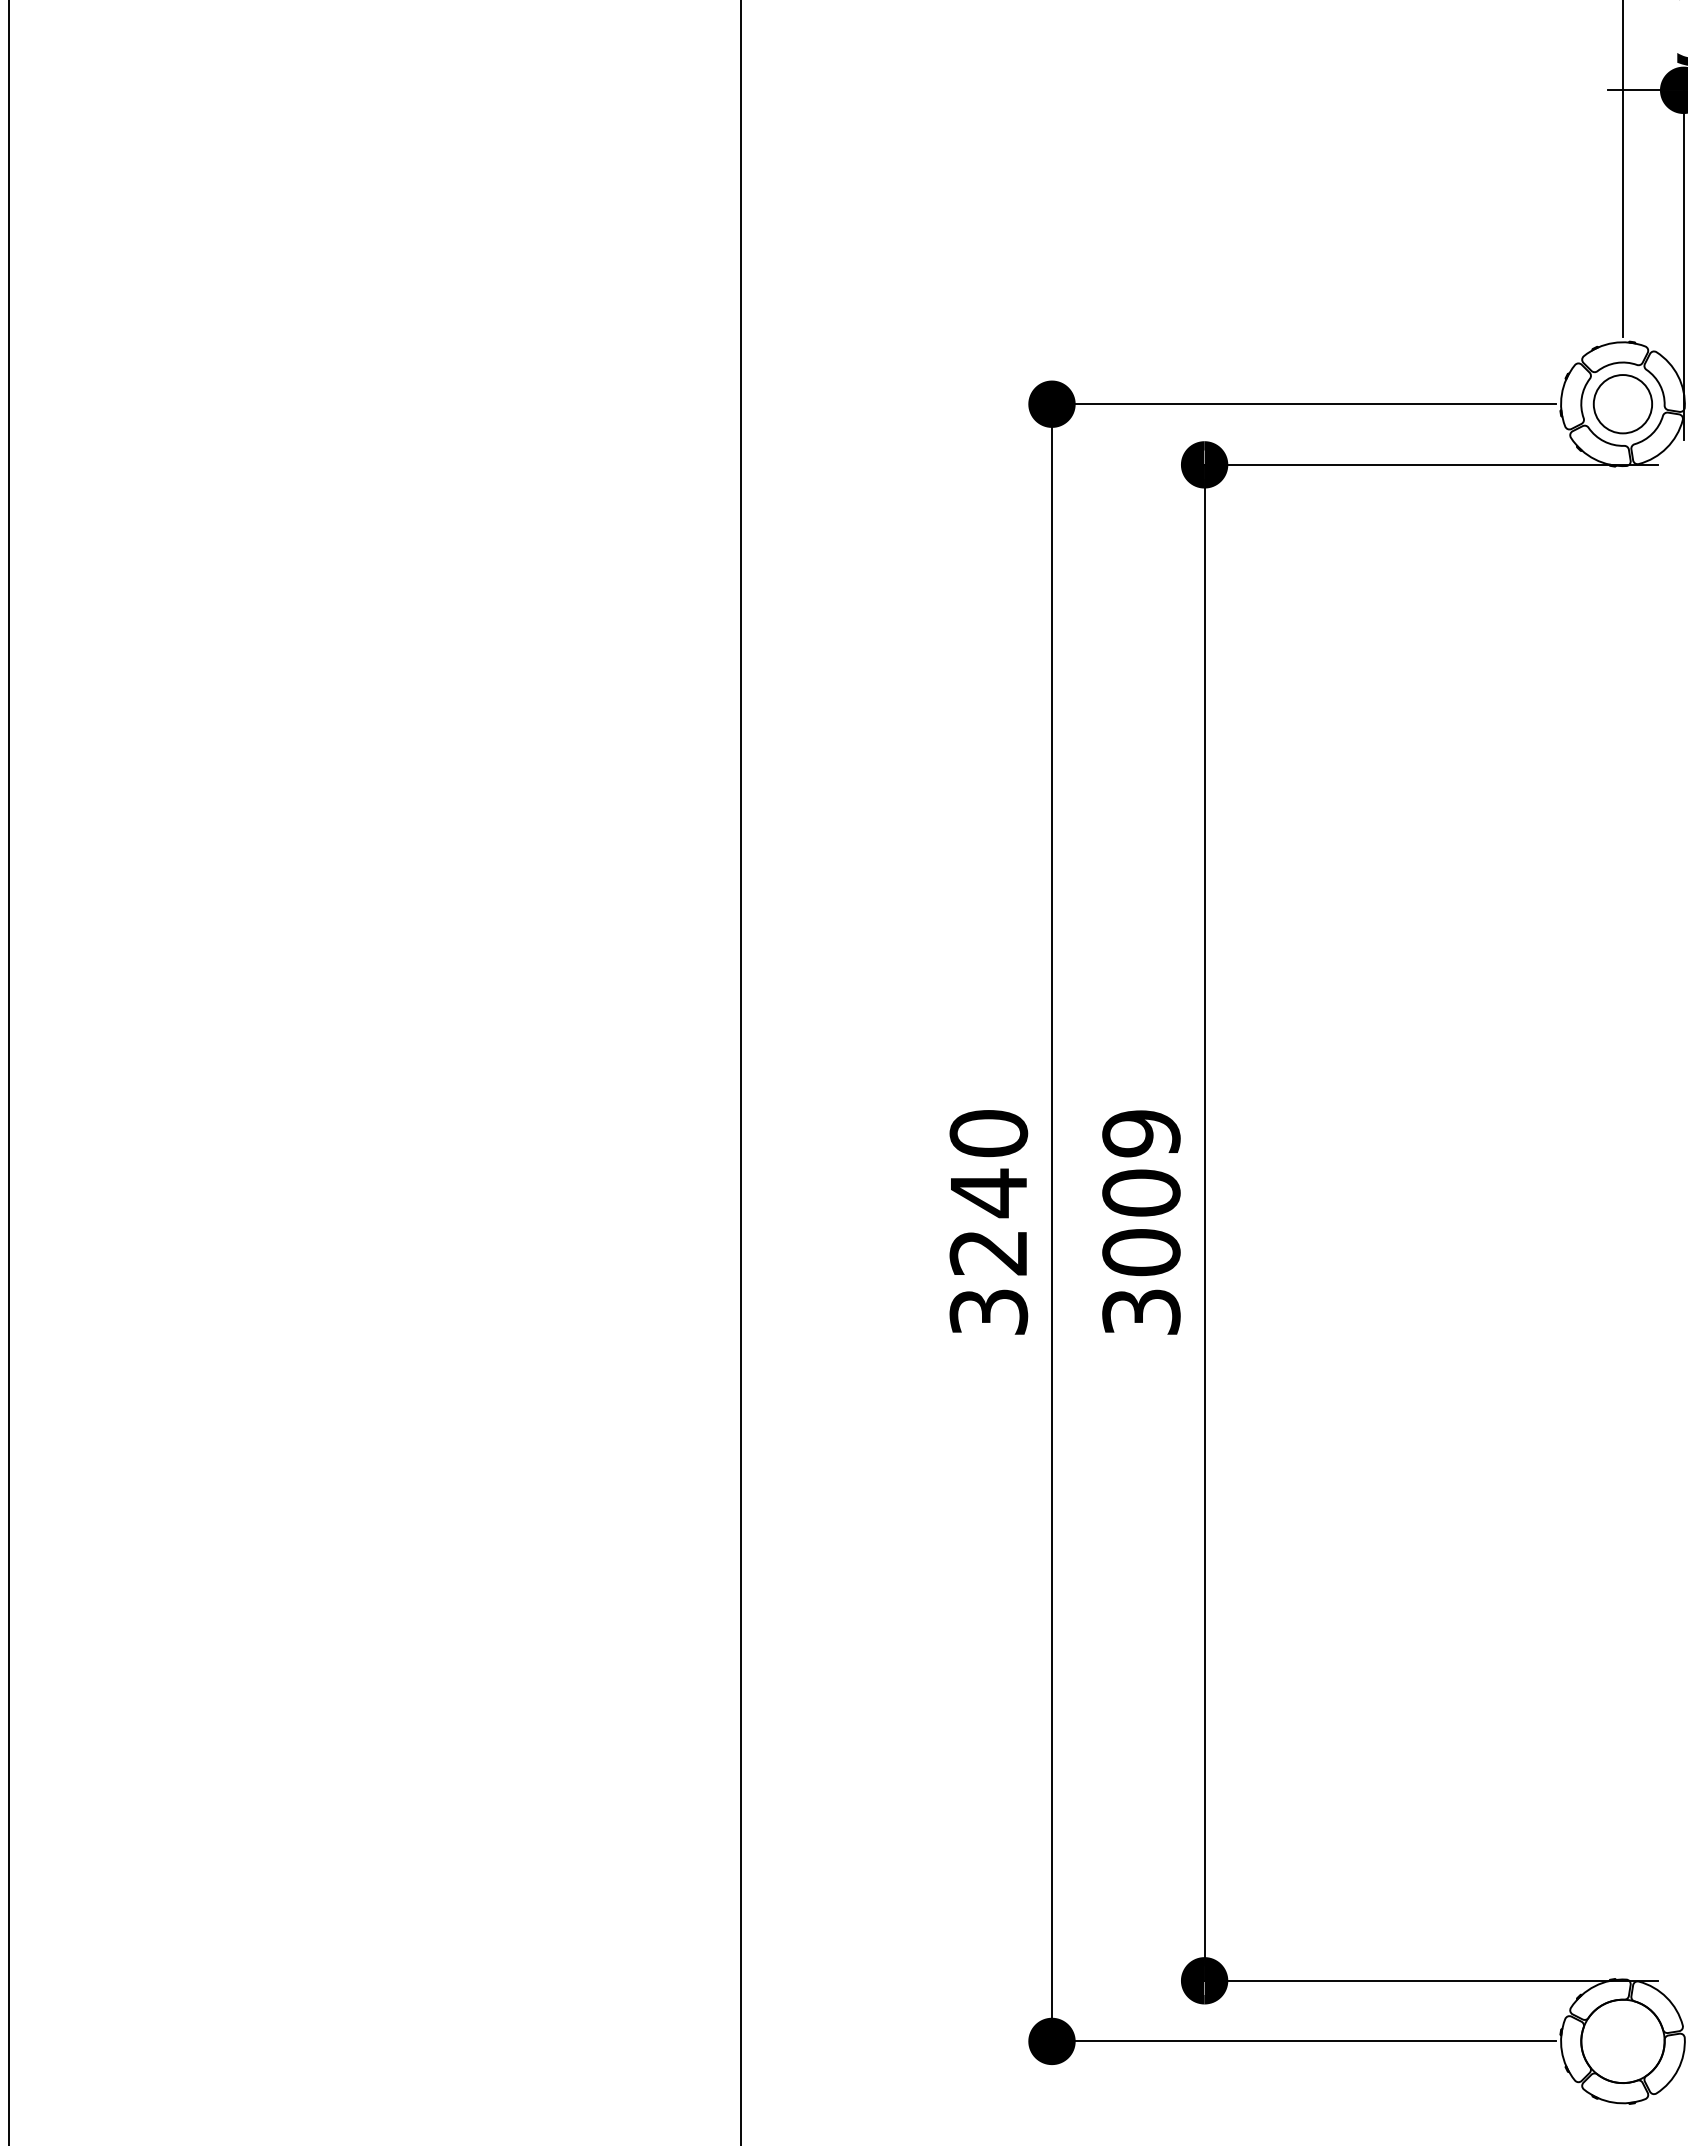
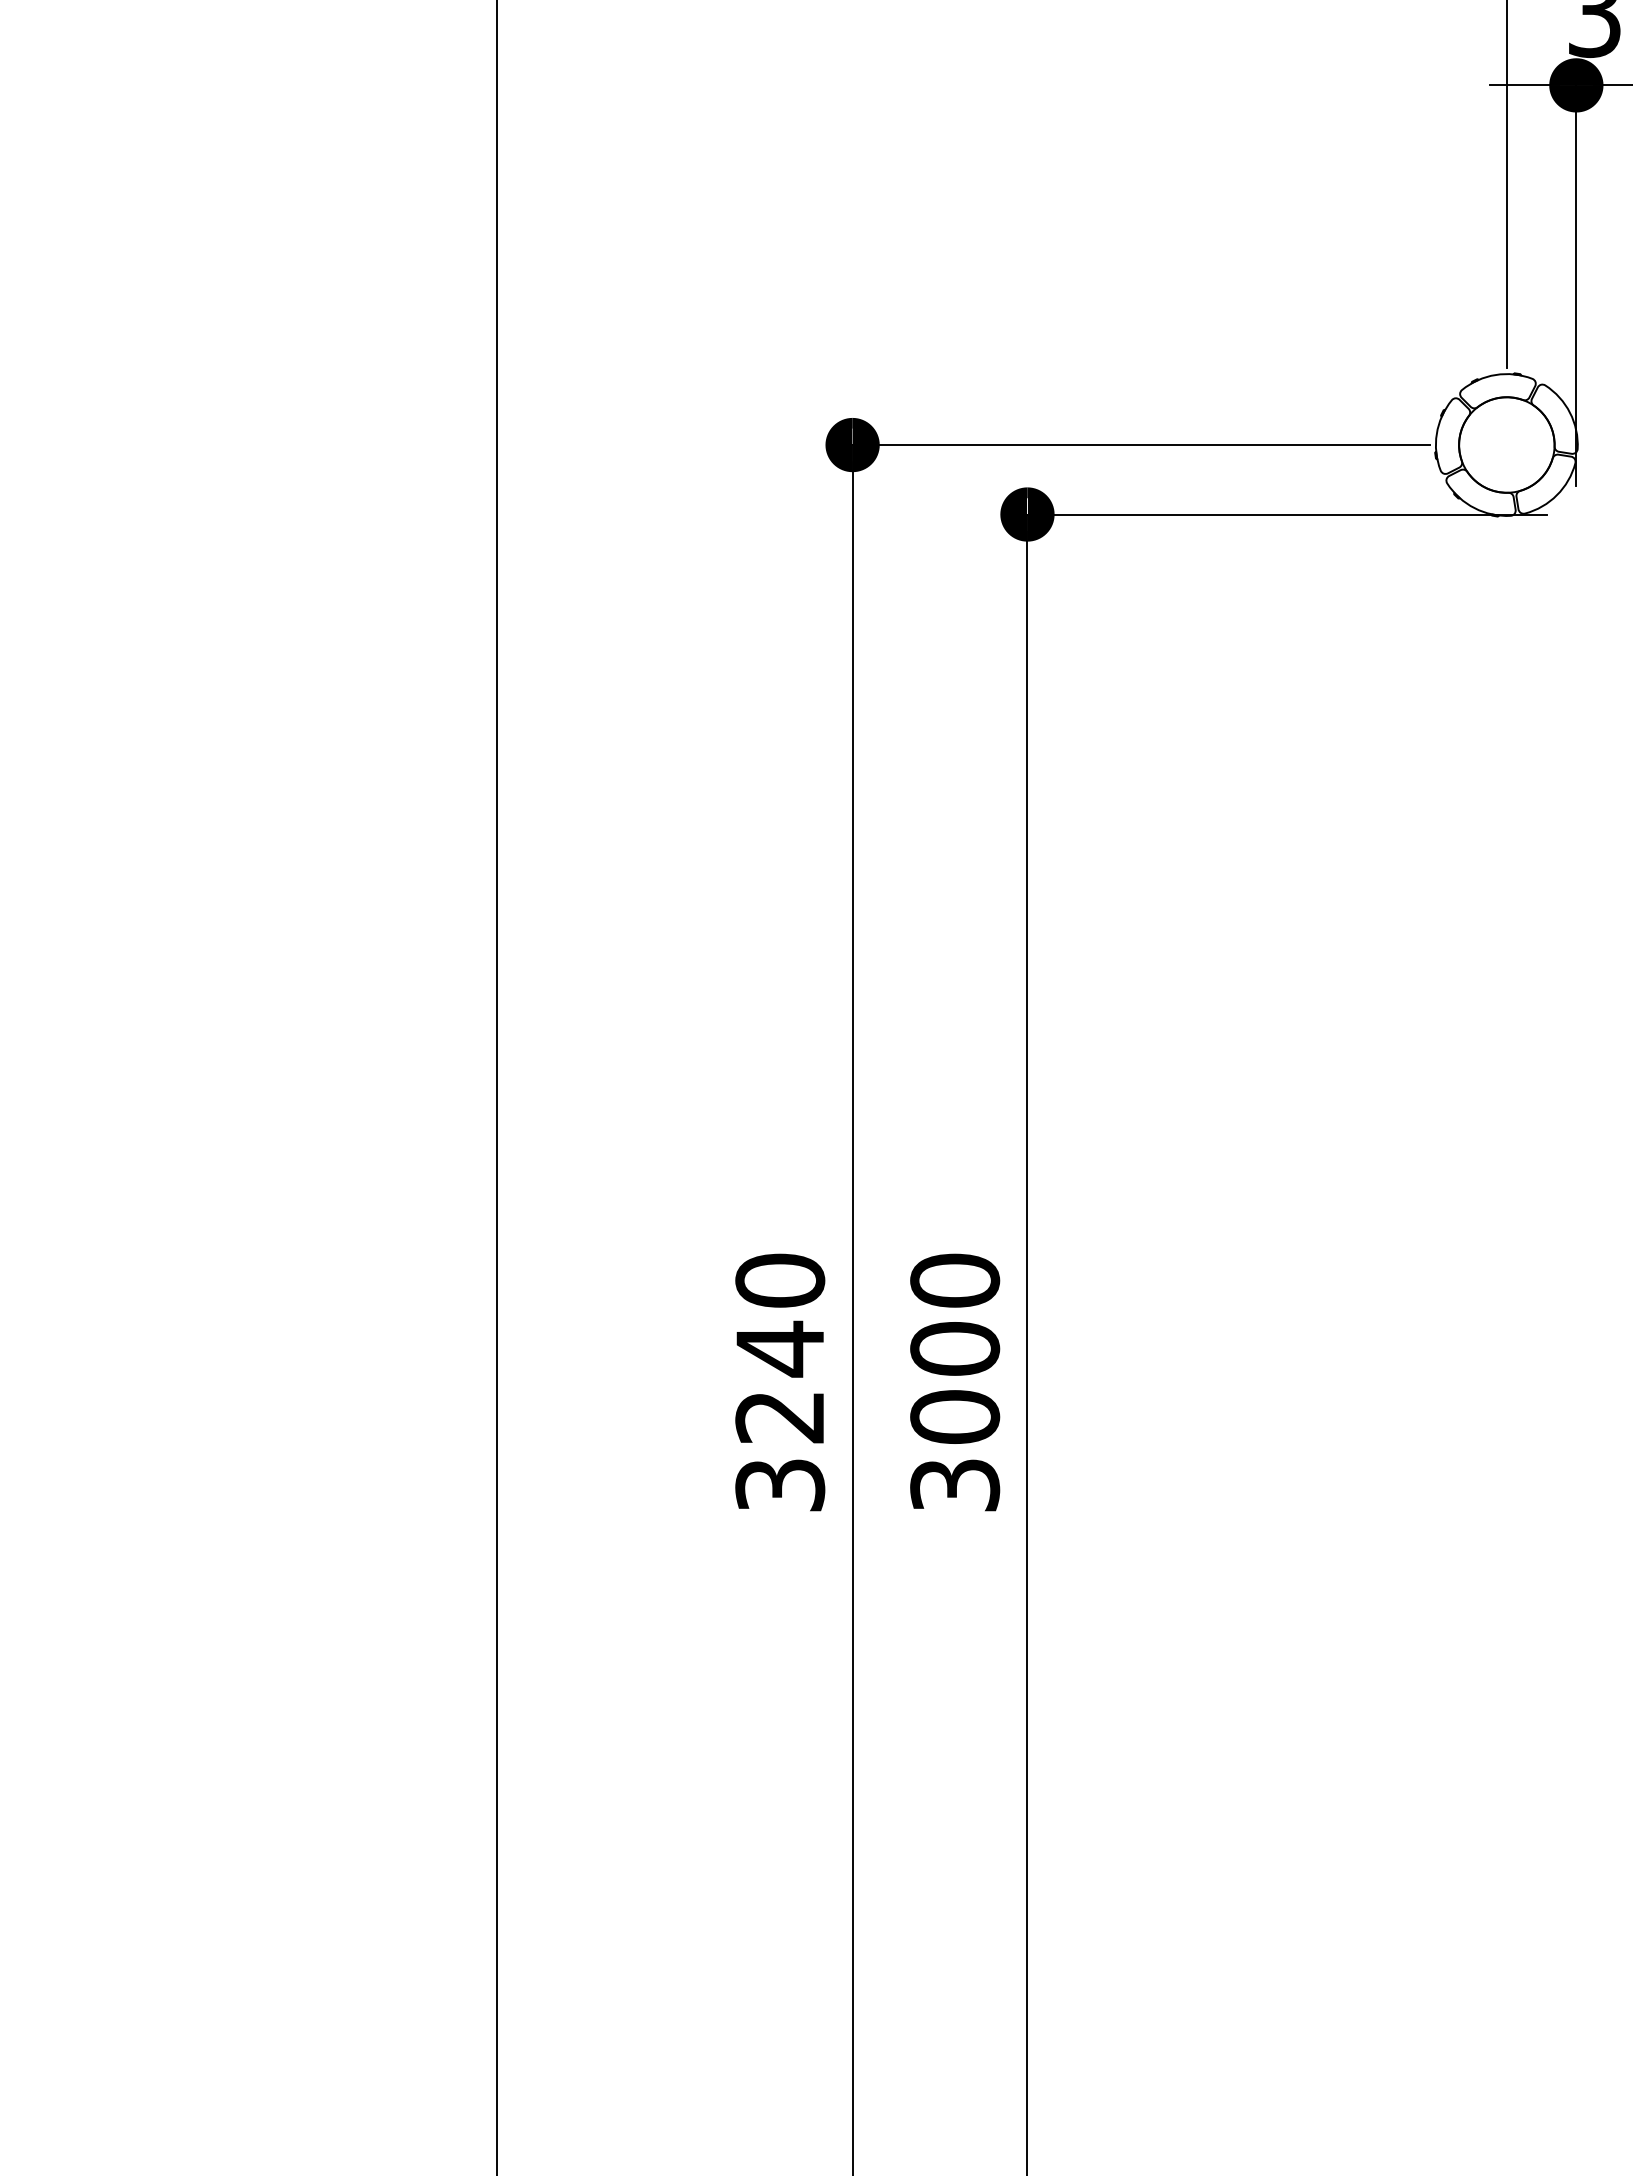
circle: (1622, 403) -> (1506, 444), size x1.43
text: (1141, 1133) -> (955, 1280), 3009 -> 3000

